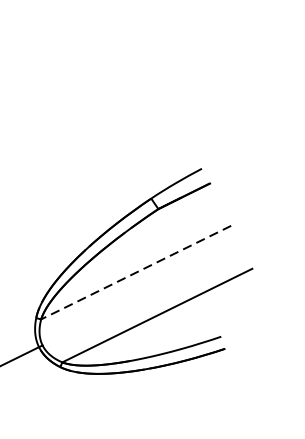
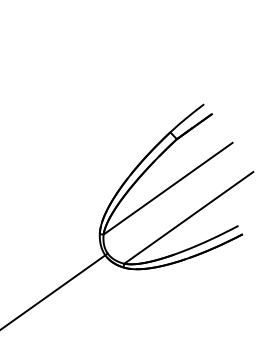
line: (135, 273) -> (167, 189), dashed -> solid

